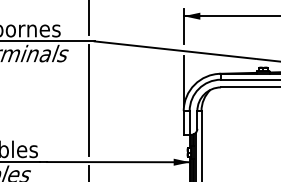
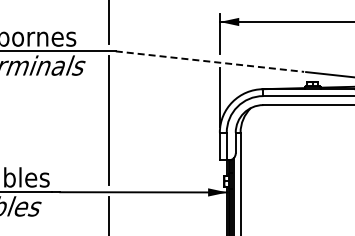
line: (174, 50) -> (209, 61), solid -> dashed

